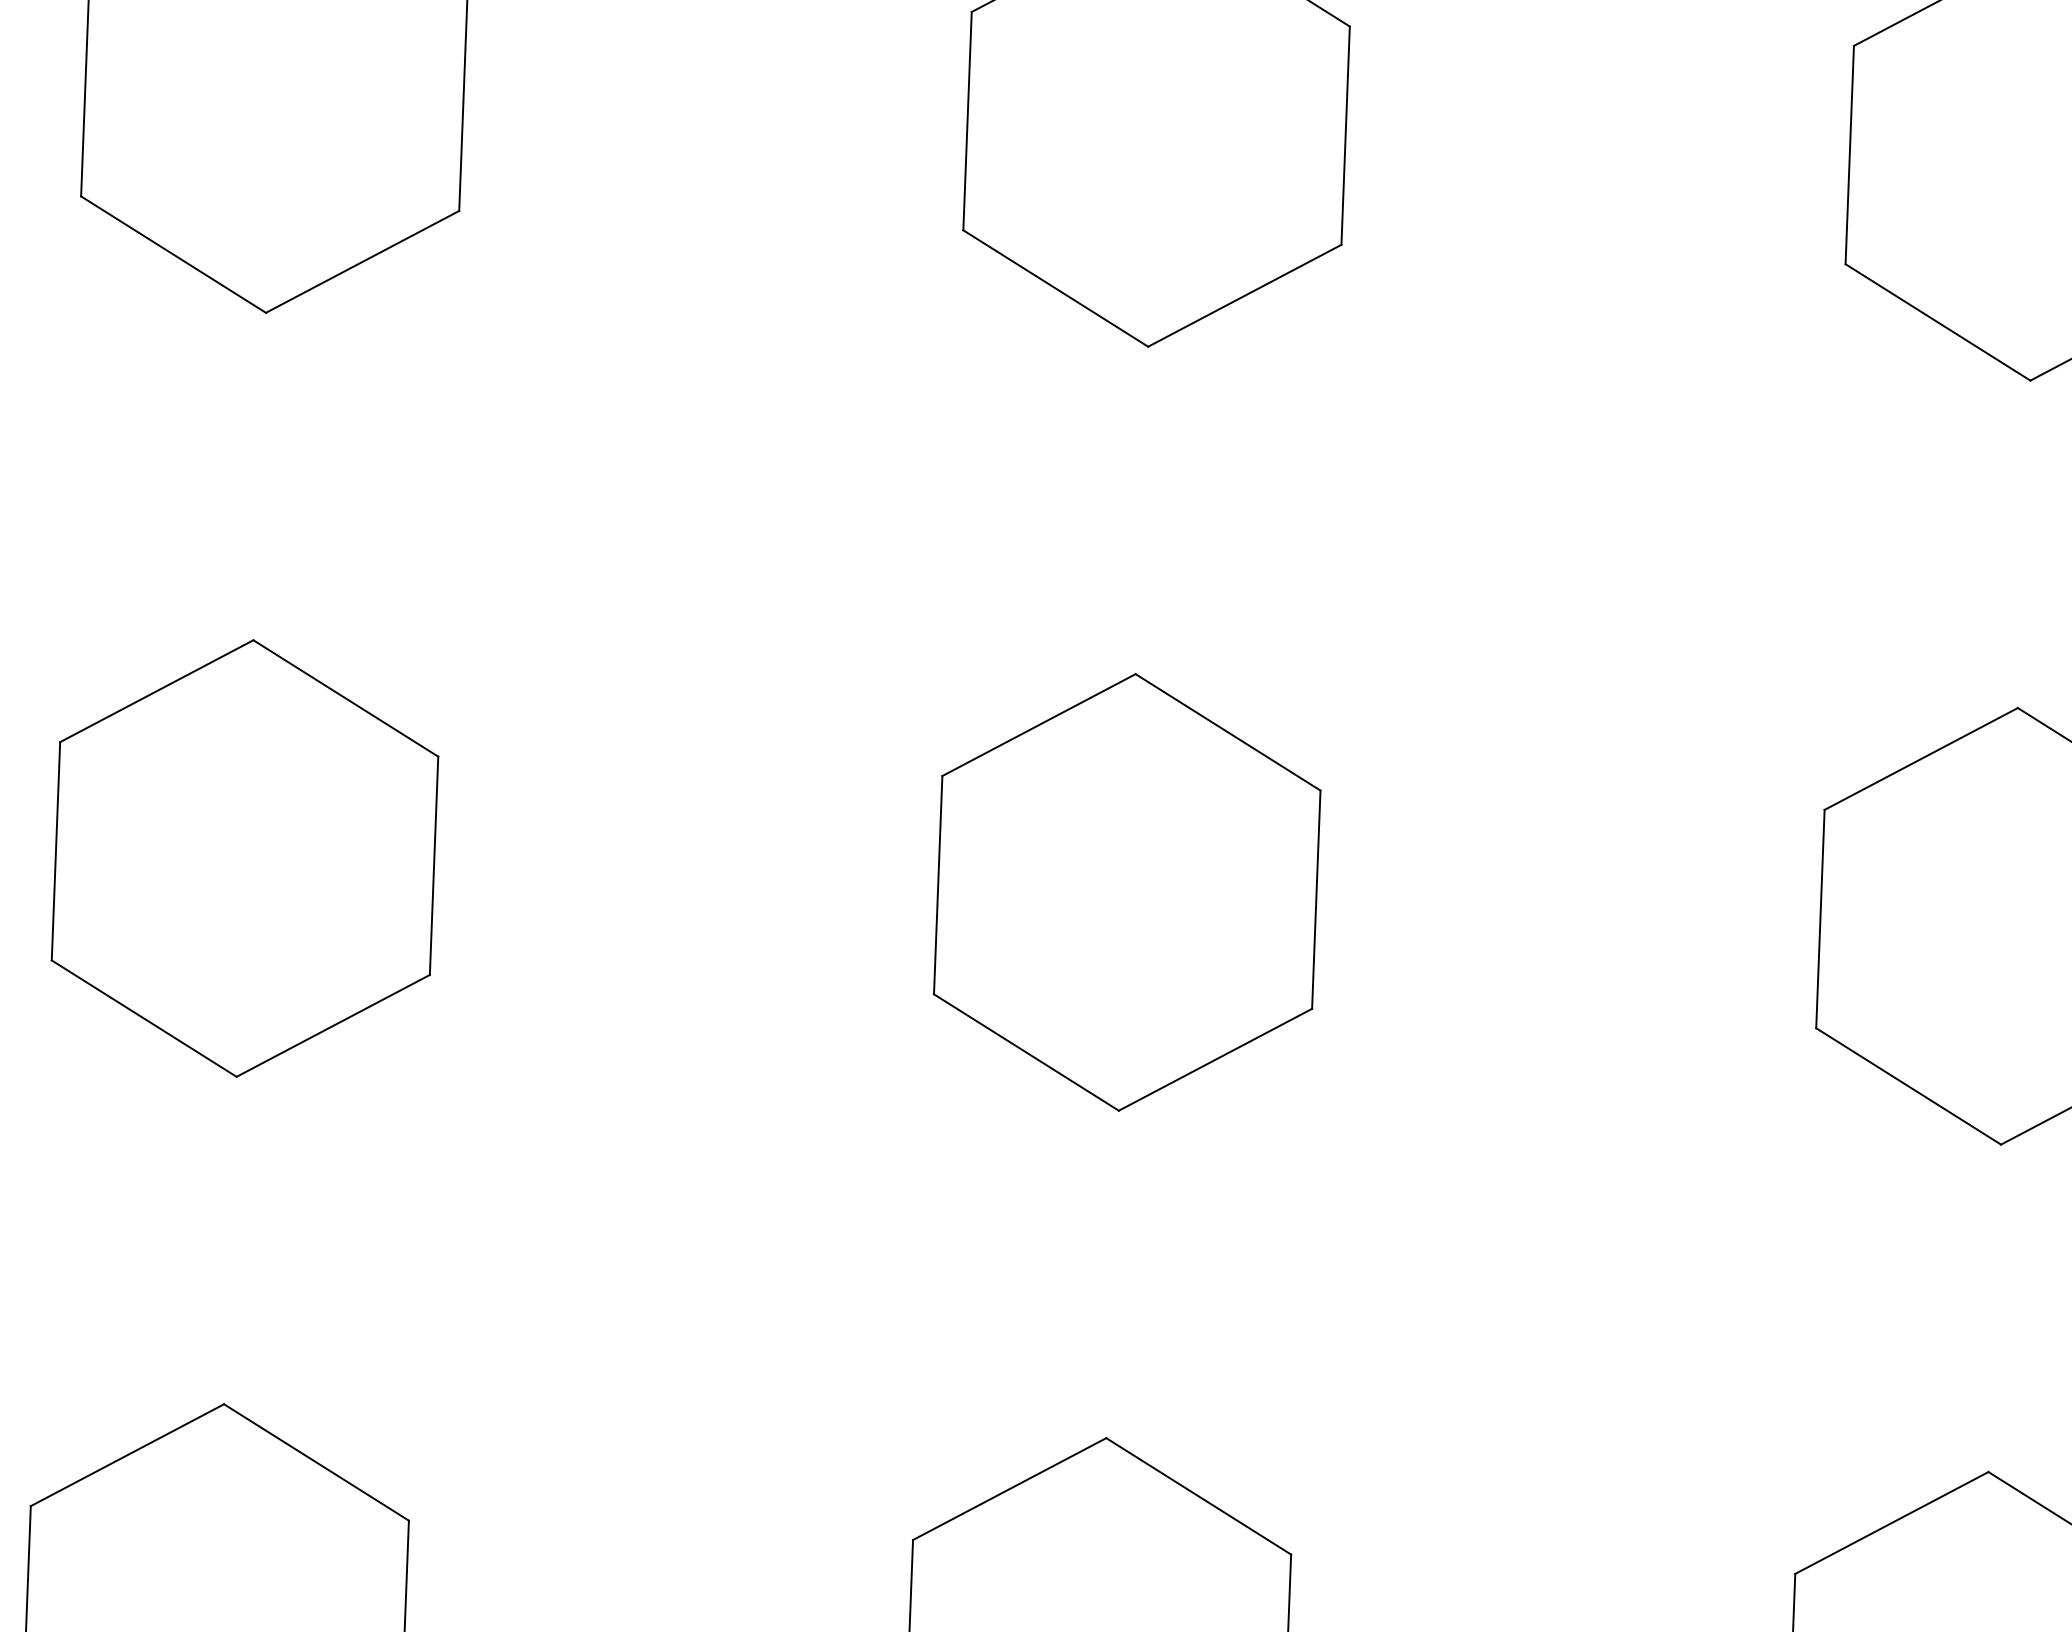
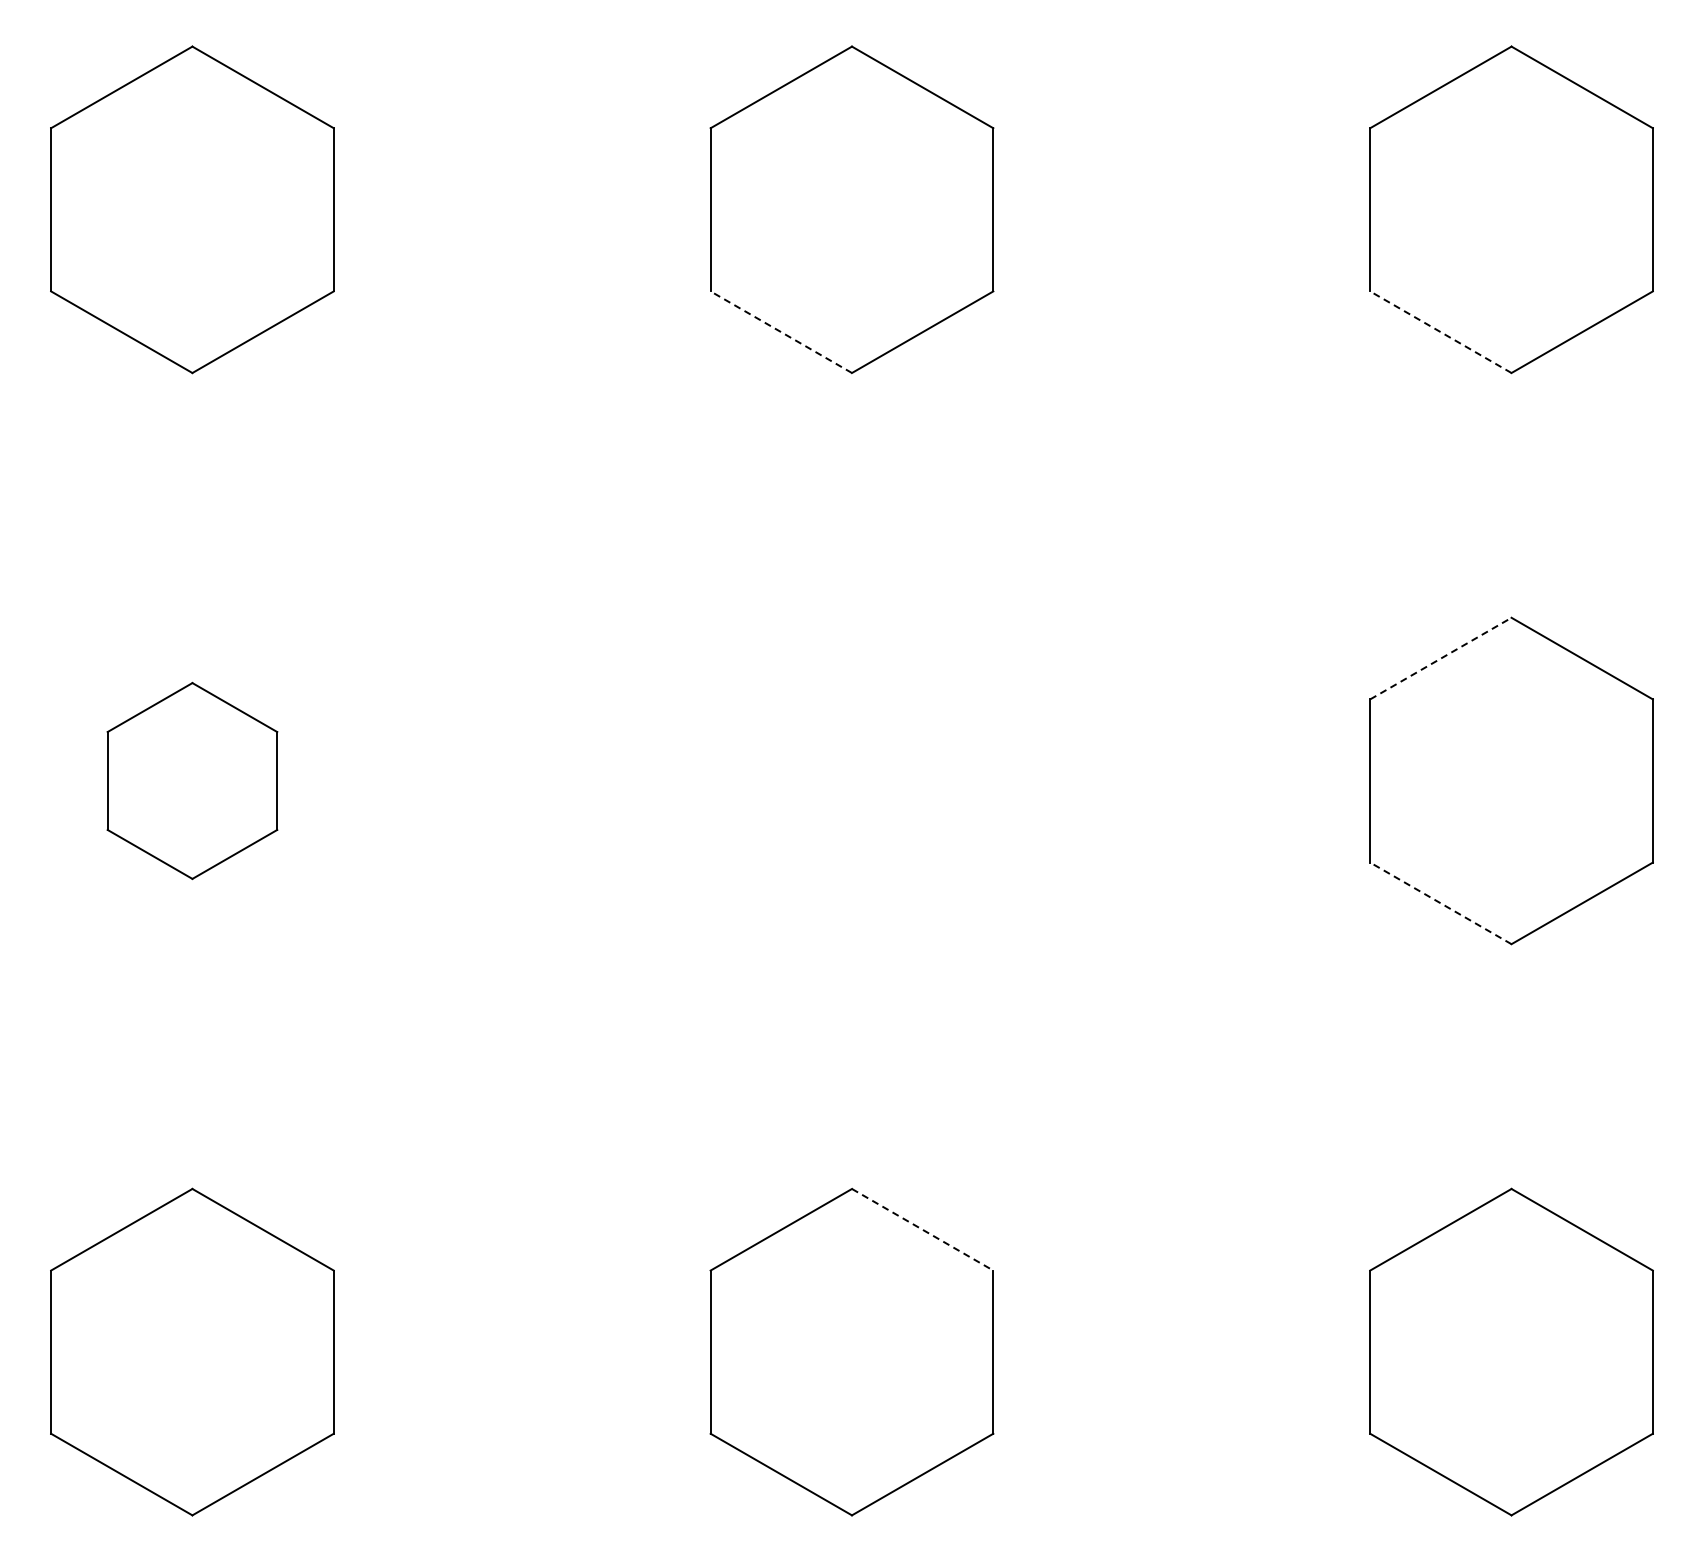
line: (1055, 288) -> (781, 332), solid -> dashed
line: (1937, 322) -> (1440, 332), solid -> dashed
line: (1920, 758) -> (1440, 658), solid -> dashed
part: (245, 857) -> (192, 780), size x0.6
part: (1126, 891) -> (851, 780), removed
line: (1908, 1086) -> (1440, 903), solid -> dashed
line: (1198, 1495) -> (922, 1229), solid -> dashed

